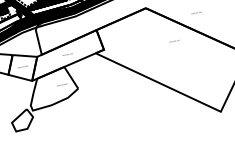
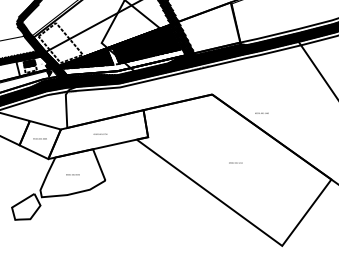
text: (196, 12) -> (261, 112), moved
text: (174, 40) -> (235, 162), moved
text: (61, 84) -> (72, 174), moved

